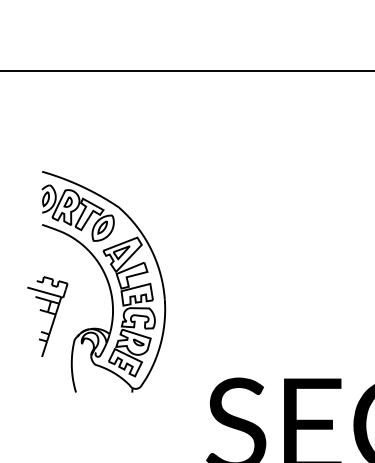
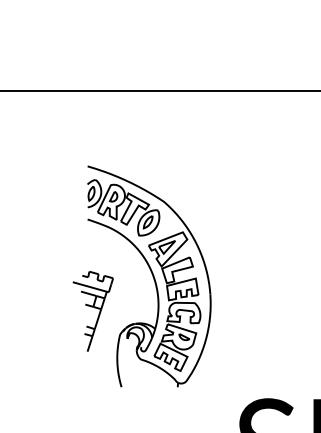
part: (105, 278) -> (151, 273), moved

